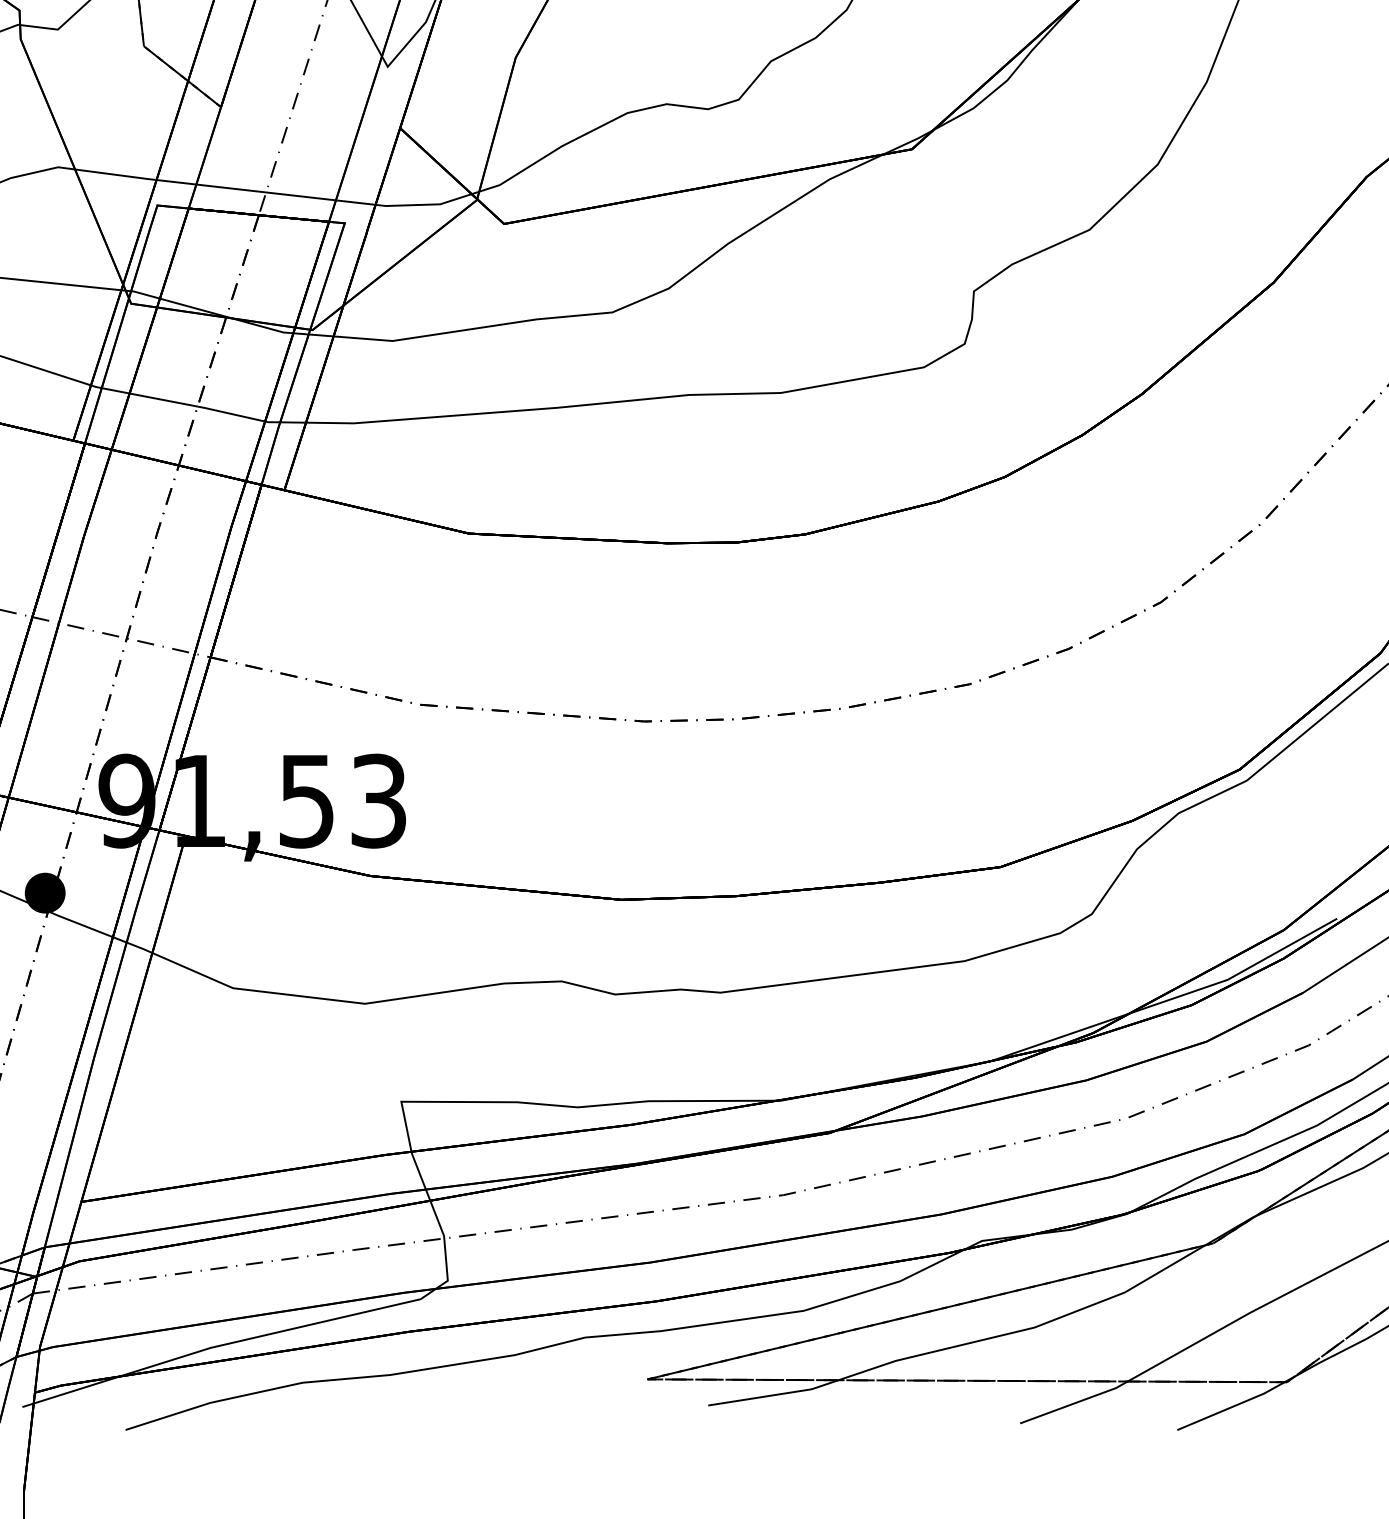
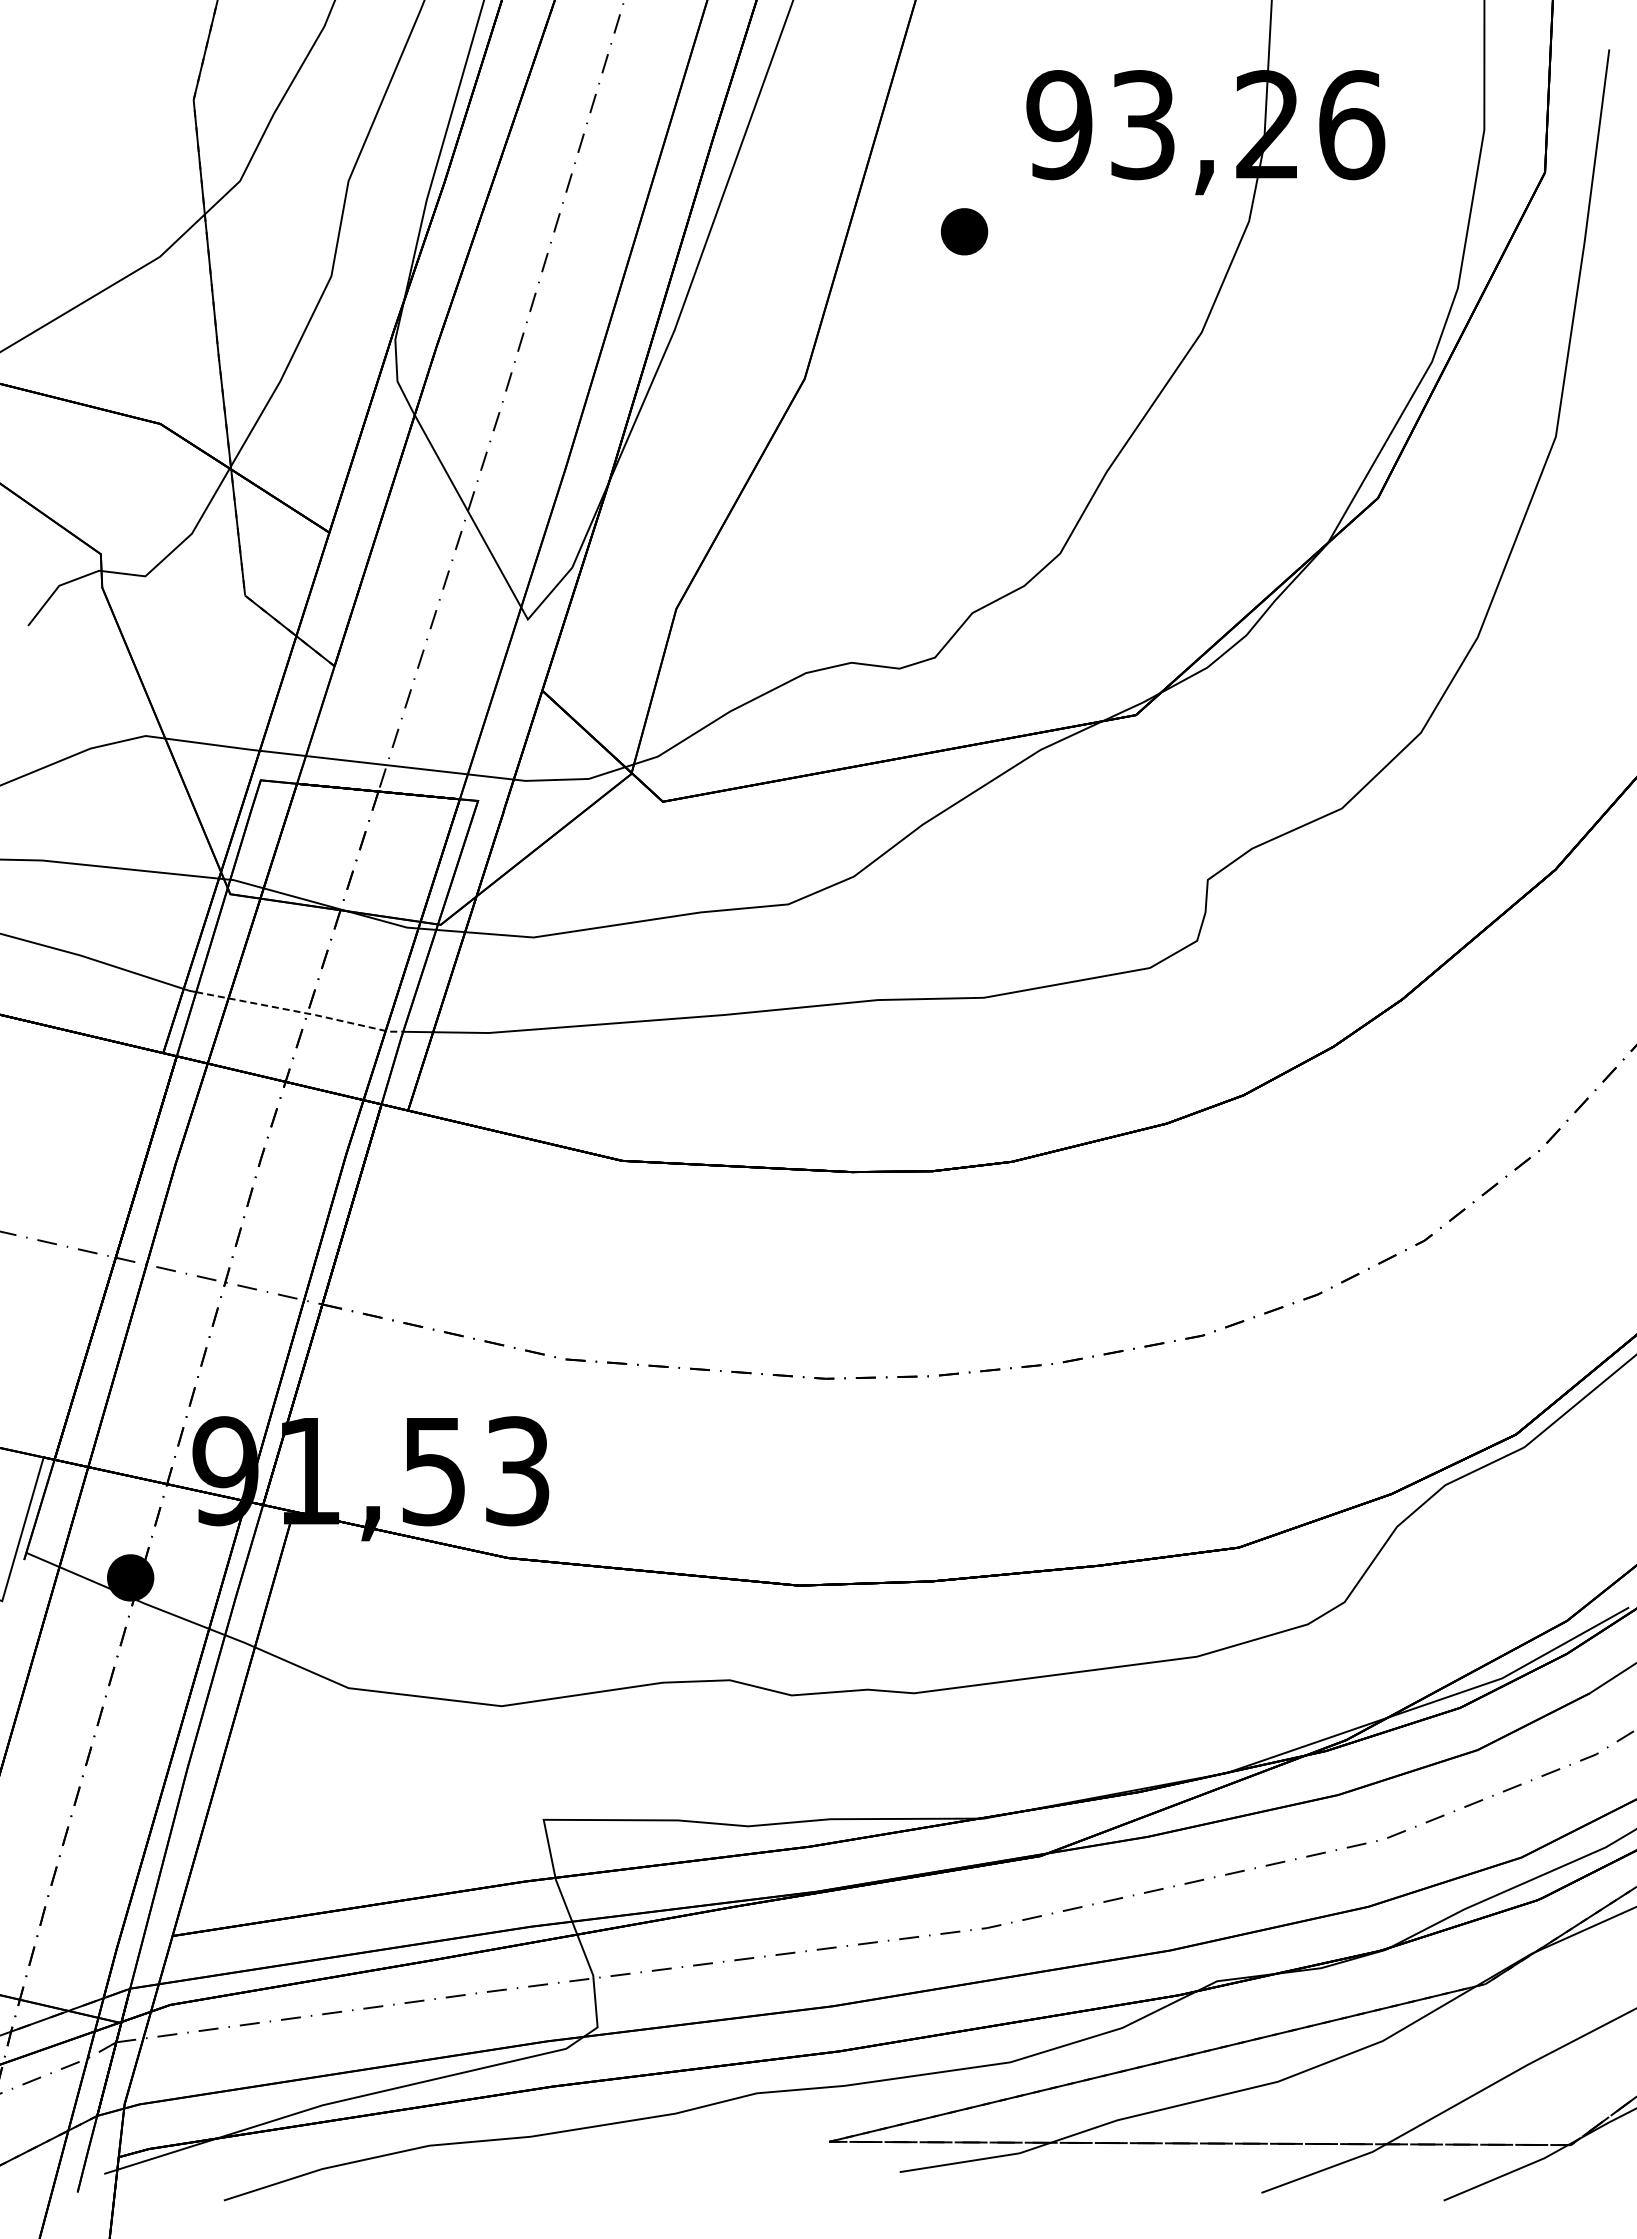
line: (192, 405) -> (301, 1012), solid -> dashed

